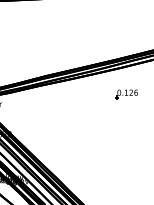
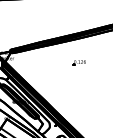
part: (124, 93) -> (78, 62), moved

